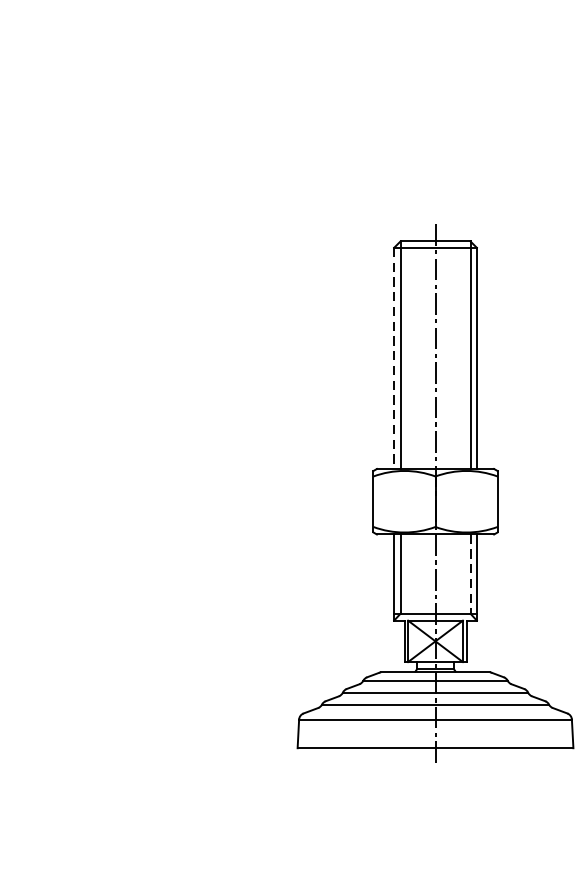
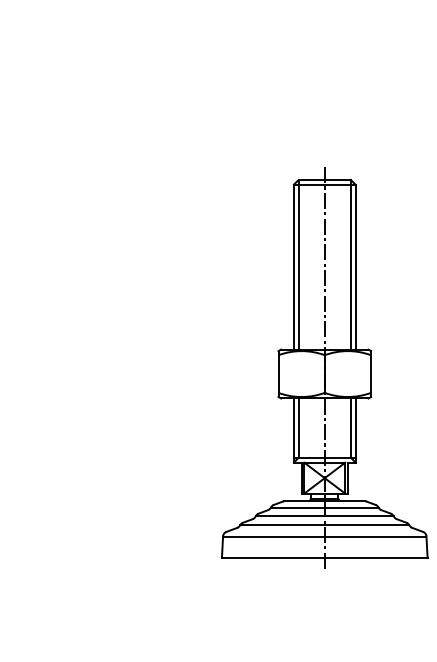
line: (393, 358) -> (293, 267), dashed -> solid
line: (470, 574) -> (350, 428), dashed -> solid

